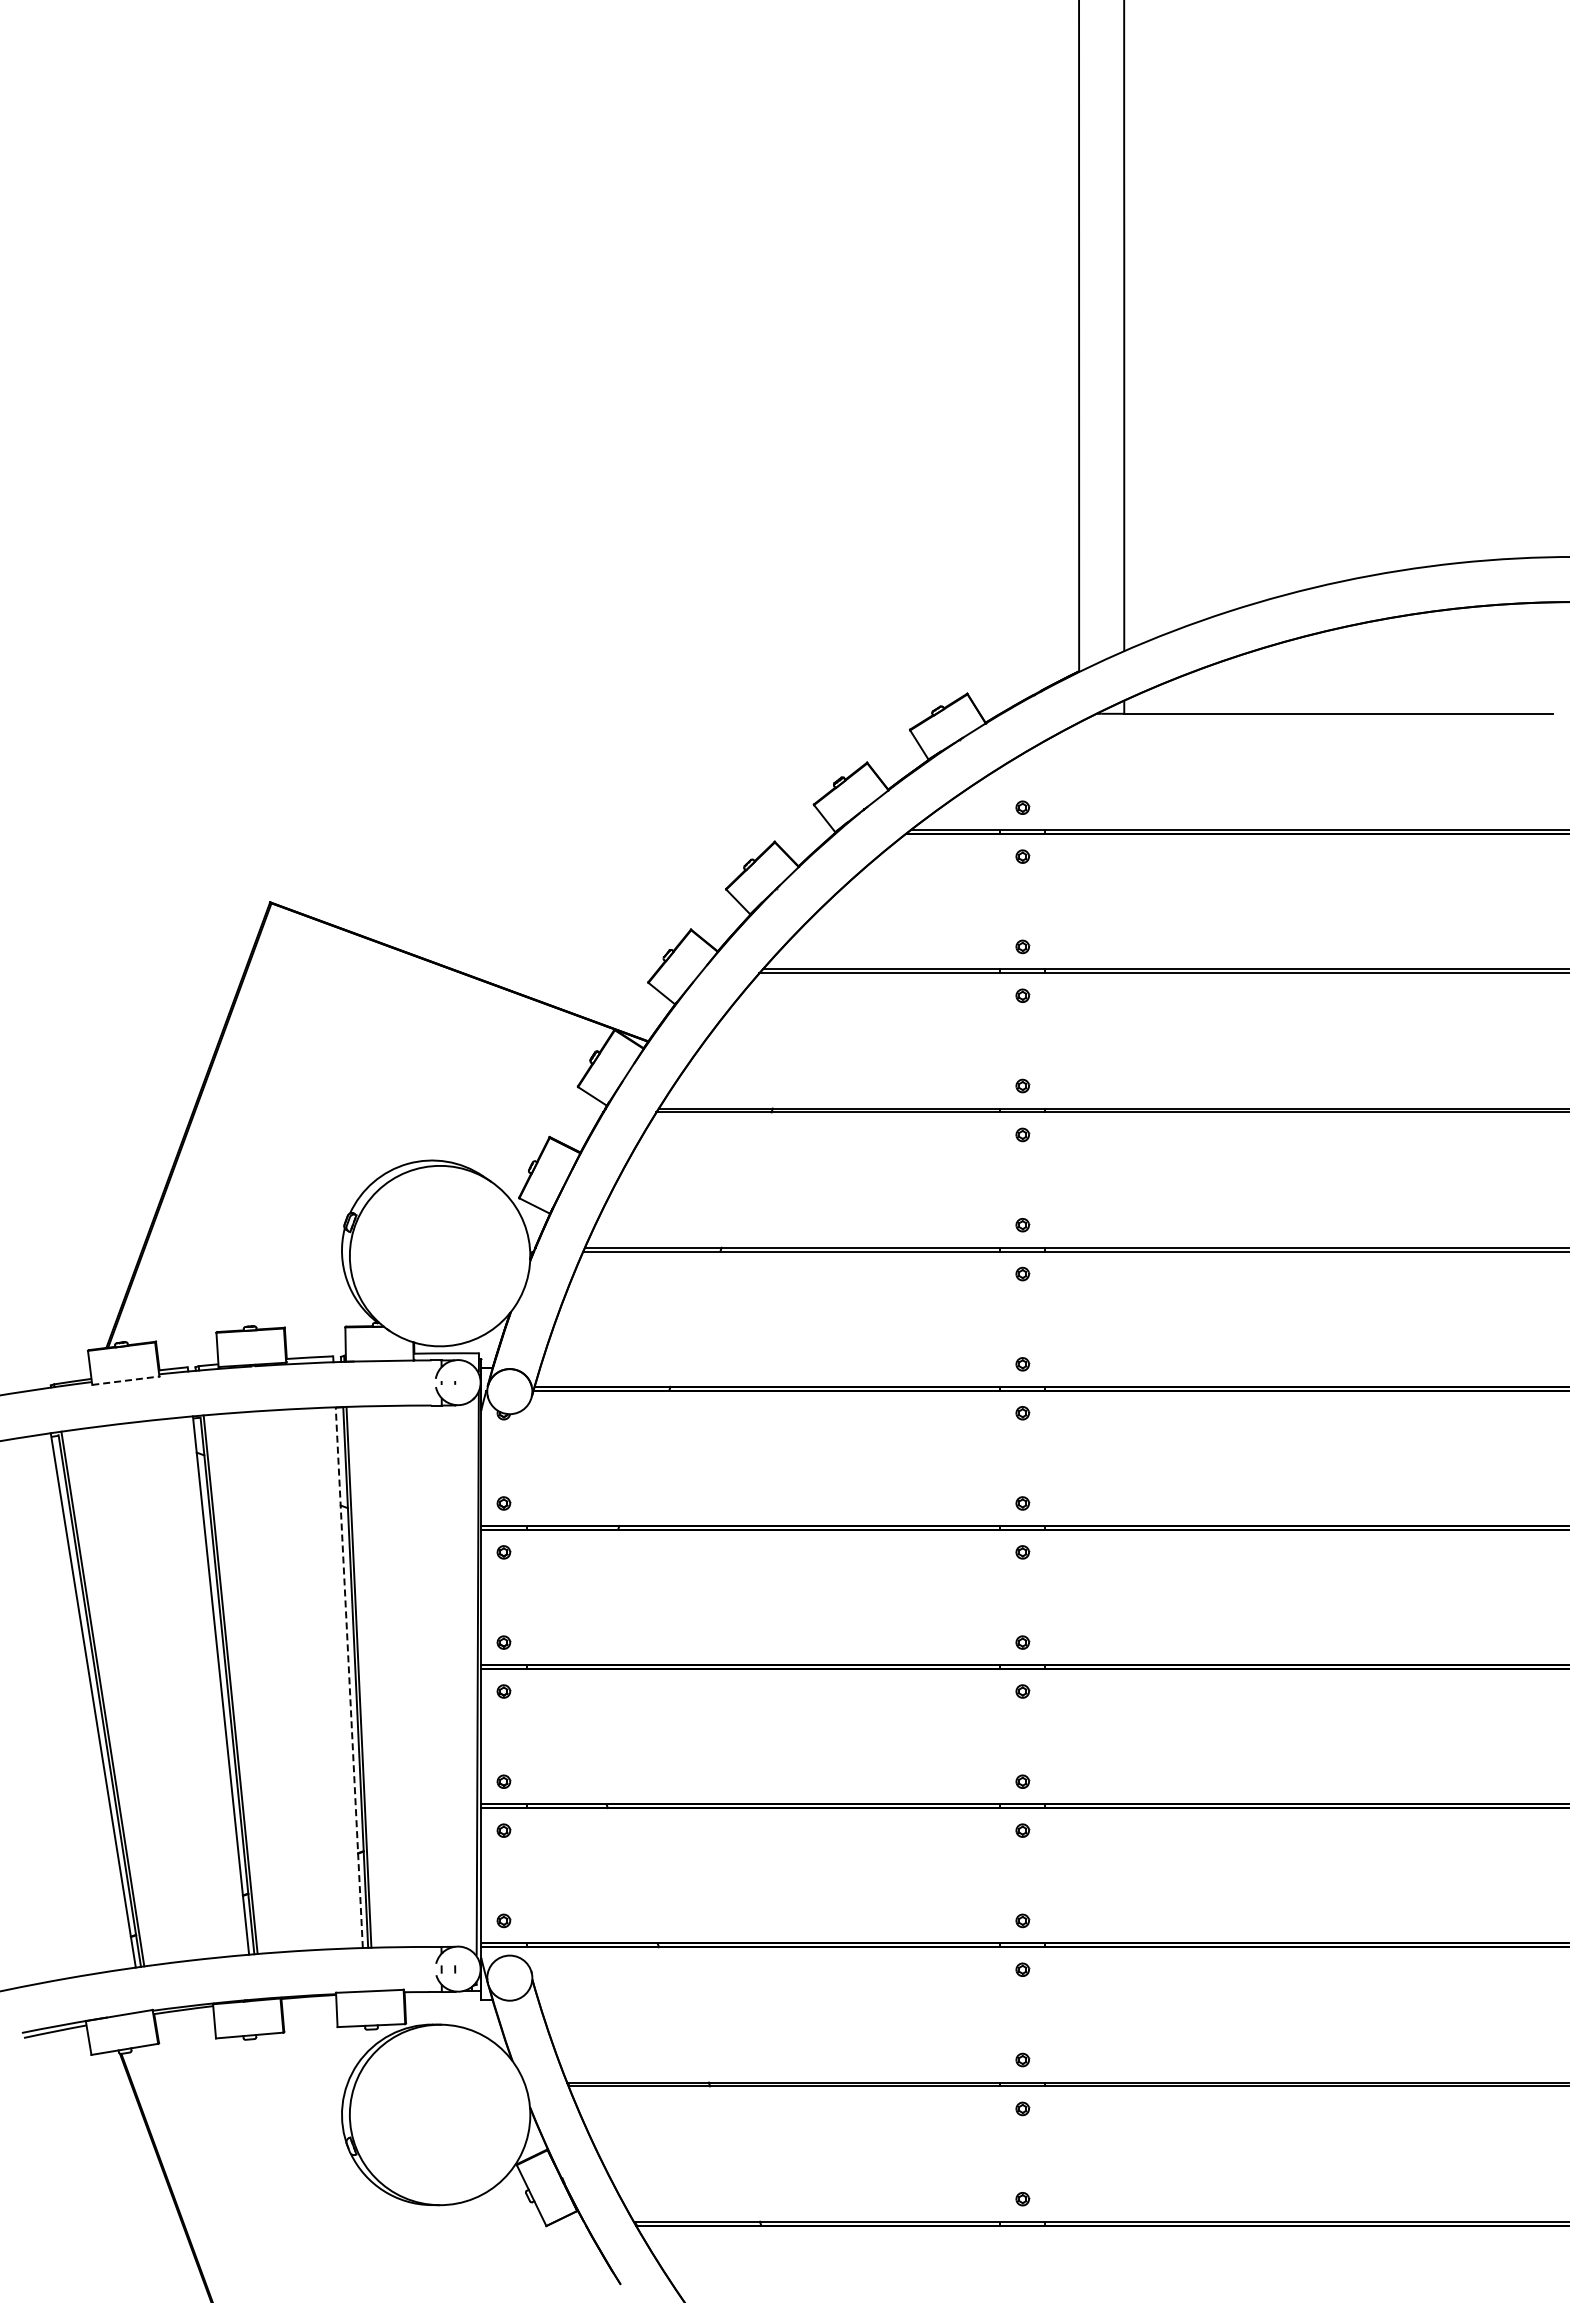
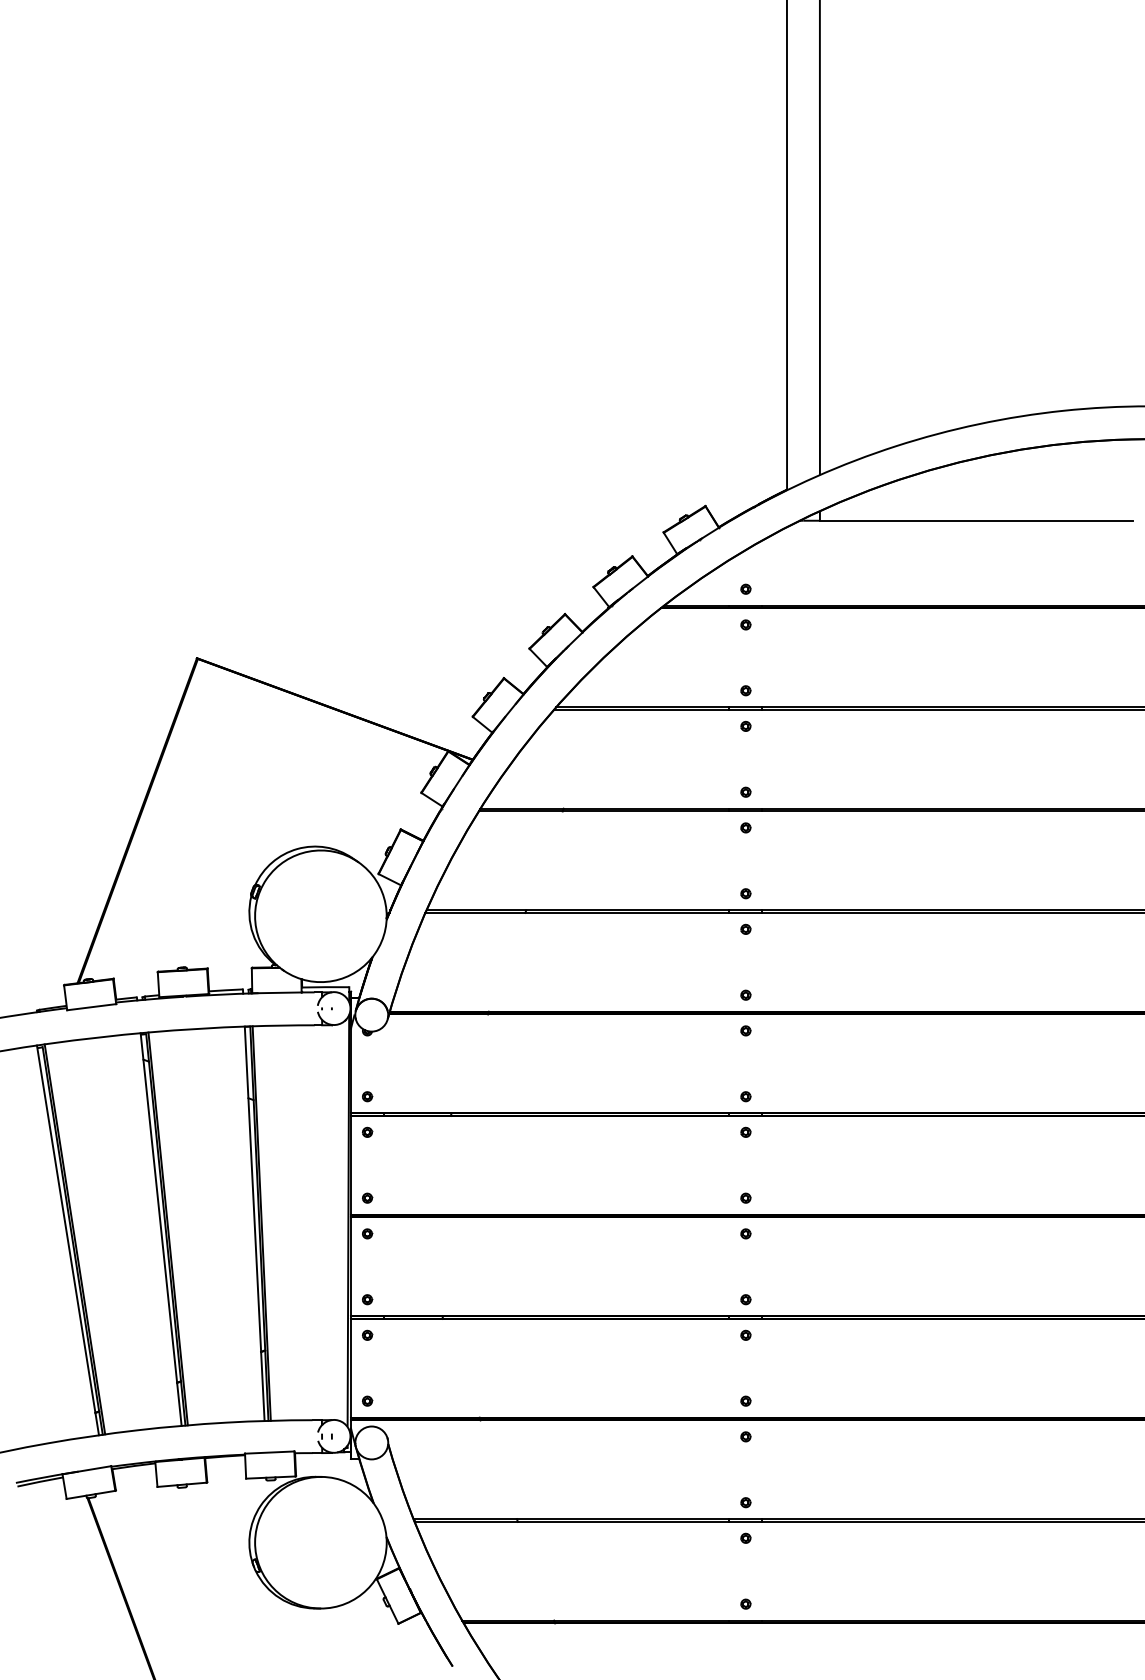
line: (125, 1380) -> (91, 1007), dashed -> solid
line: (349, 1677) -> (254, 1223), dashed -> solid

